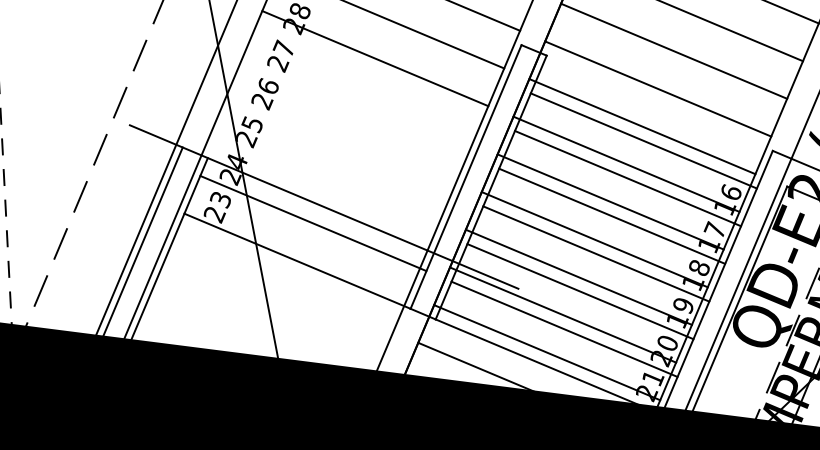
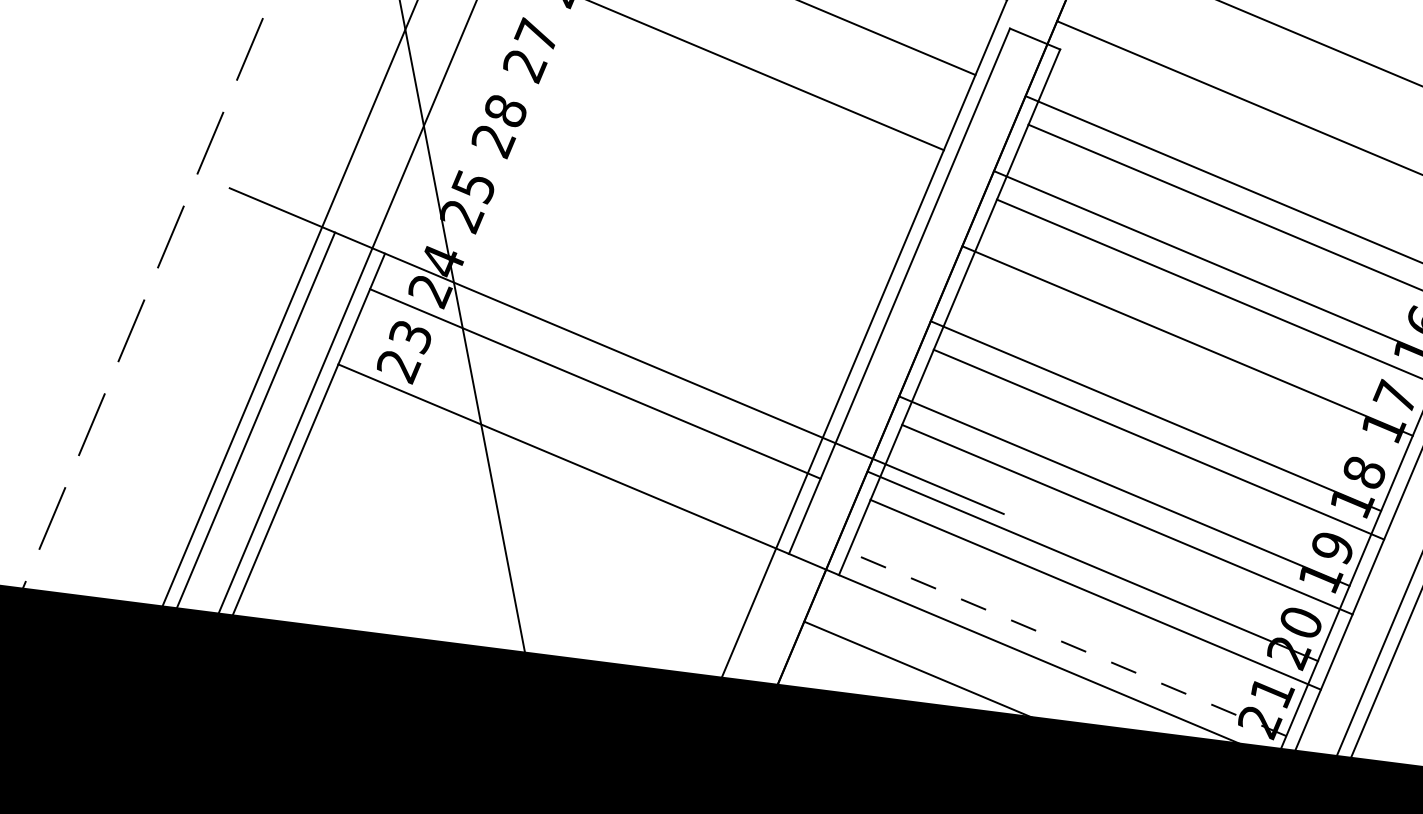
text: (268, 86) -> (505, 110), 26 -> 28
line: (612, 215) -> (1191, 367), removed
line: (547, 352) -> (1061, 640), solid -> dashed

